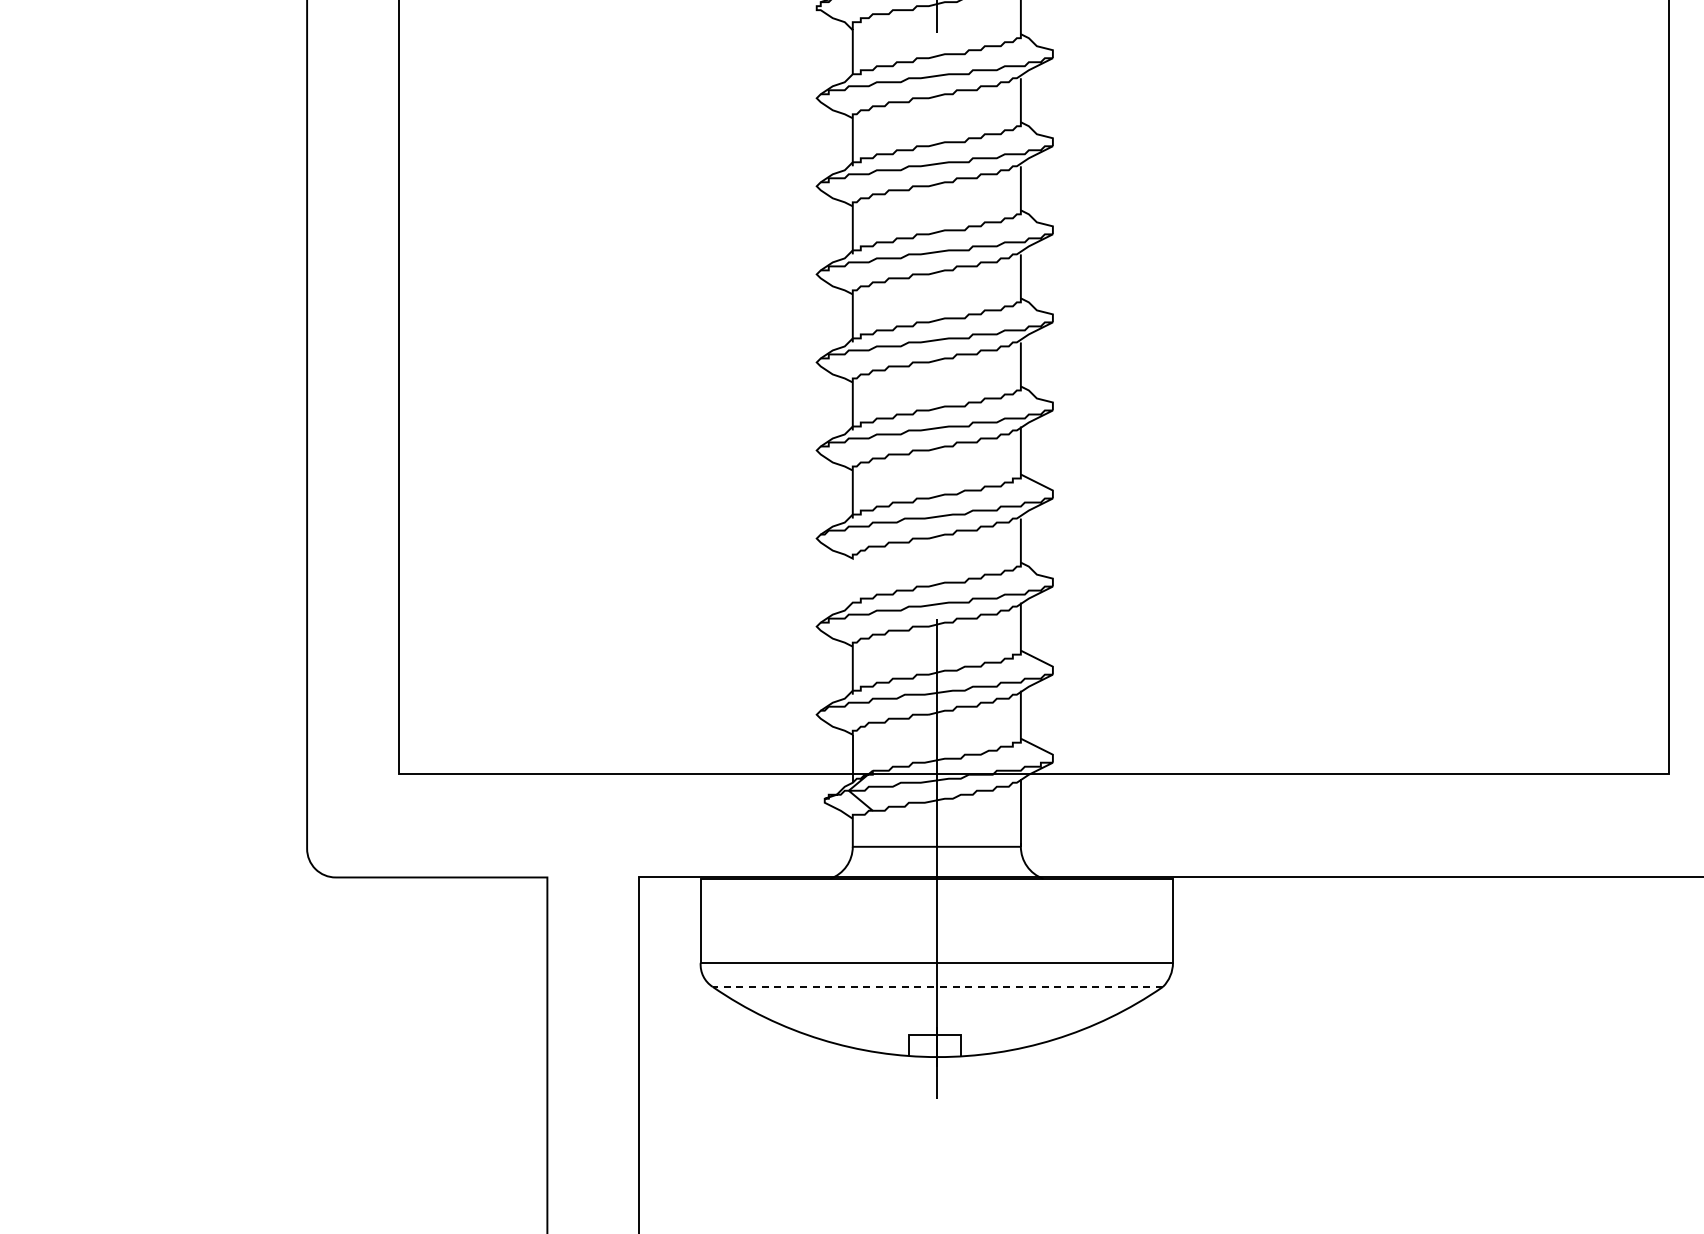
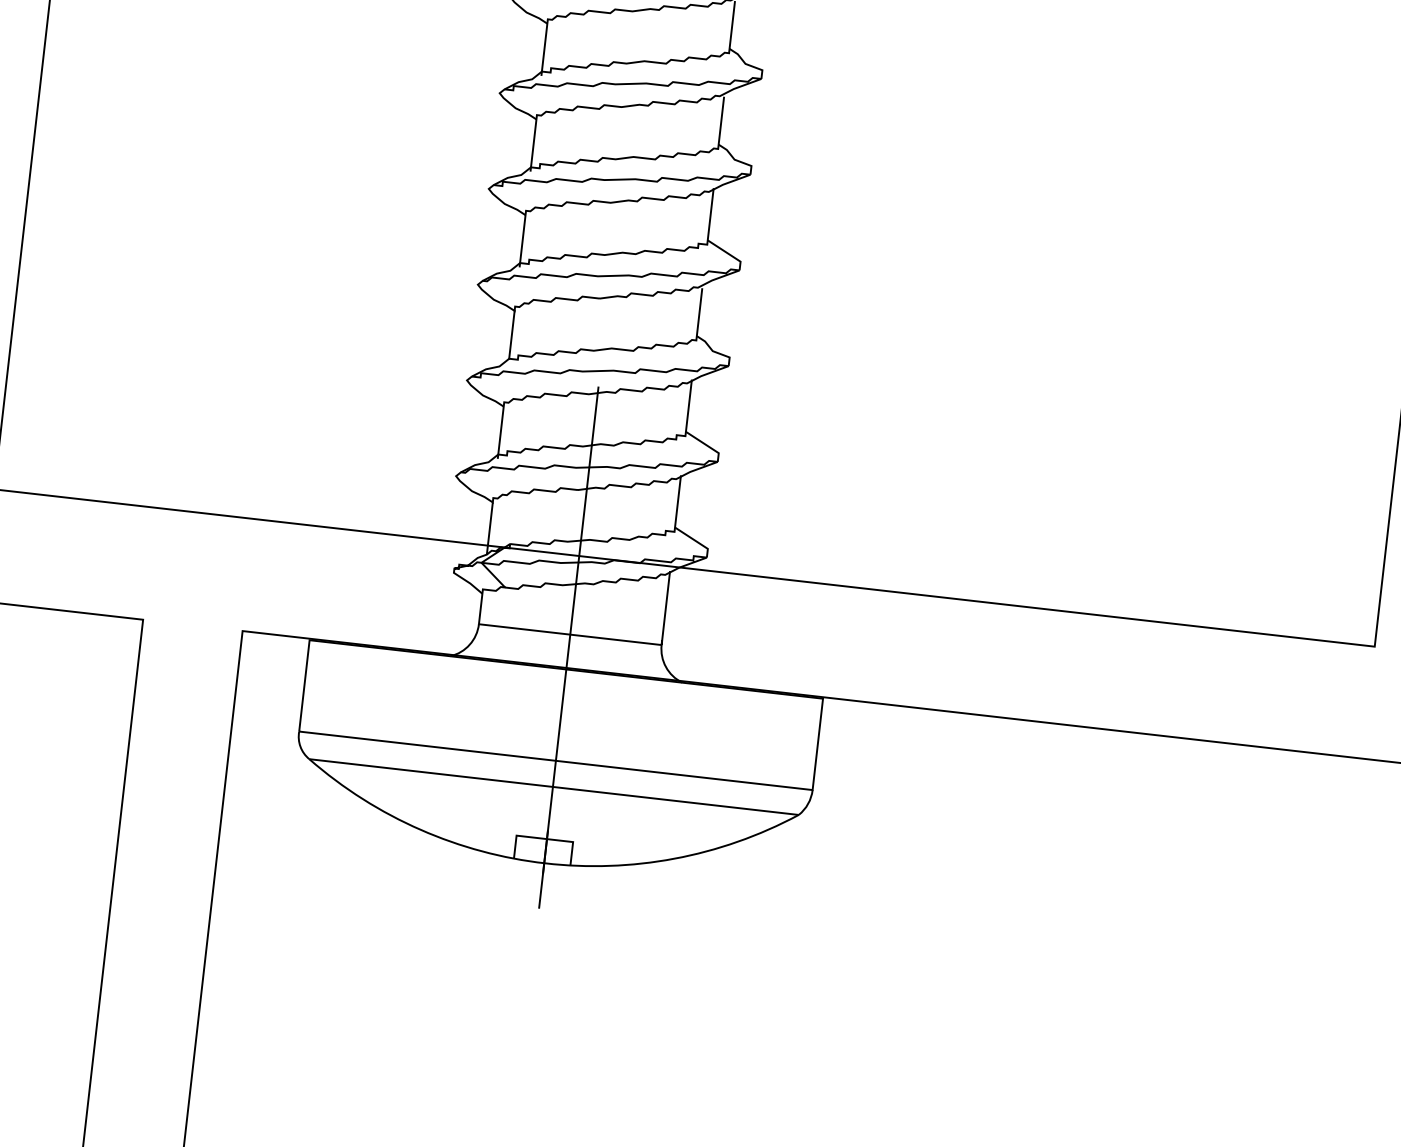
line: (852, 580) -> (511, 334), added
line: (937, 986) -> (553, 786), dashed -> solid

